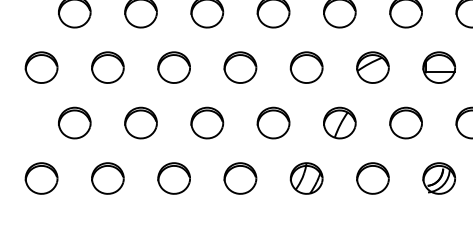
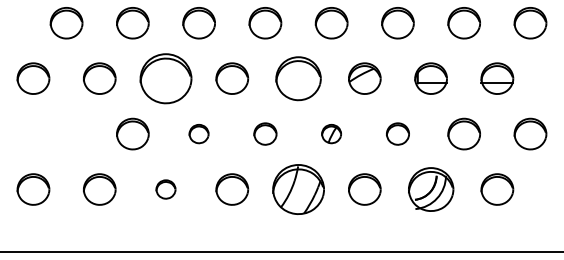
part: (173, 67) -> (165, 78), size x1.6
part: (306, 67) -> (298, 78), size x1.4
part: (74, 122) -> (66, 133), removed
part: (206, 122) -> (198, 133), size x0.6
part: (273, 122) -> (265, 133), size x0.7
part: (339, 122) -> (331, 133), size x0.6
part: (405, 122) -> (397, 133), size x0.7
part: (173, 178) -> (165, 189), size x0.6
part: (306, 178) -> (298, 189), size x1.6
part: (438, 178) -> (430, 189), size x1.4

